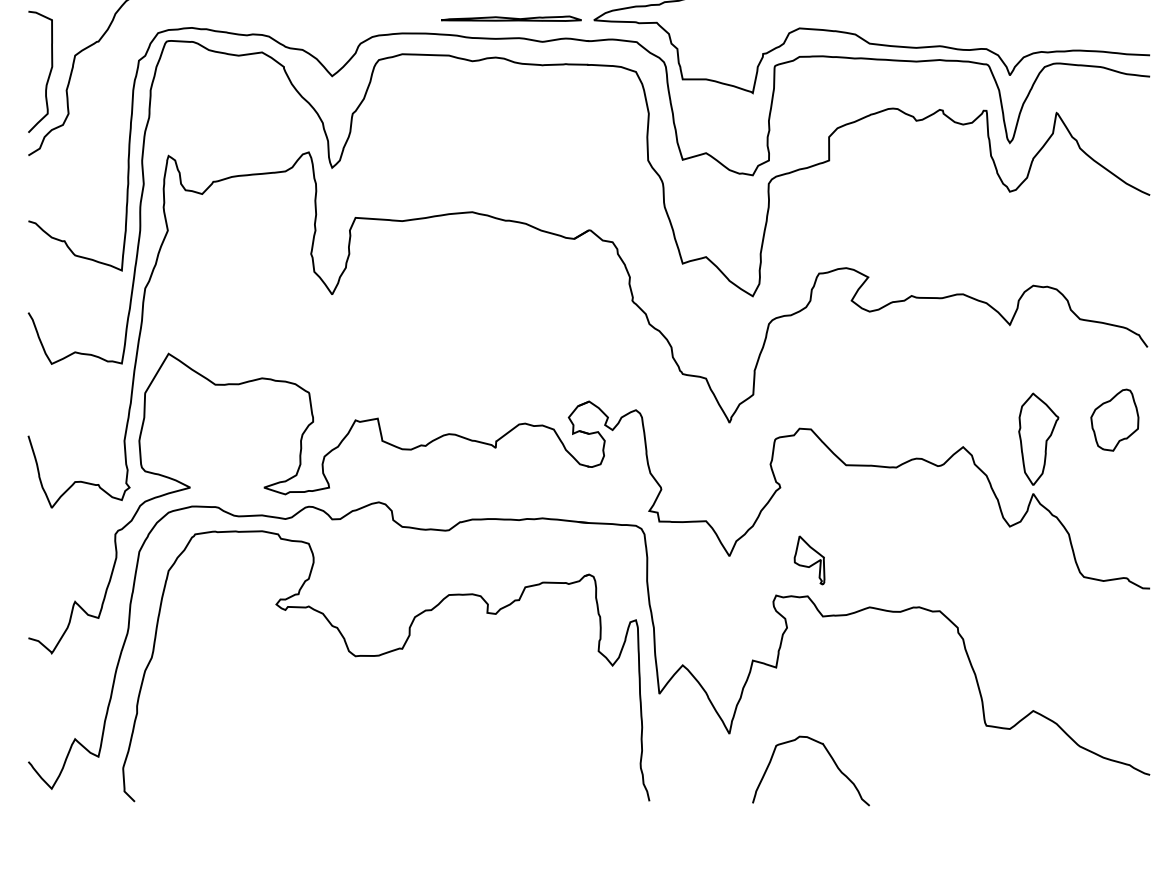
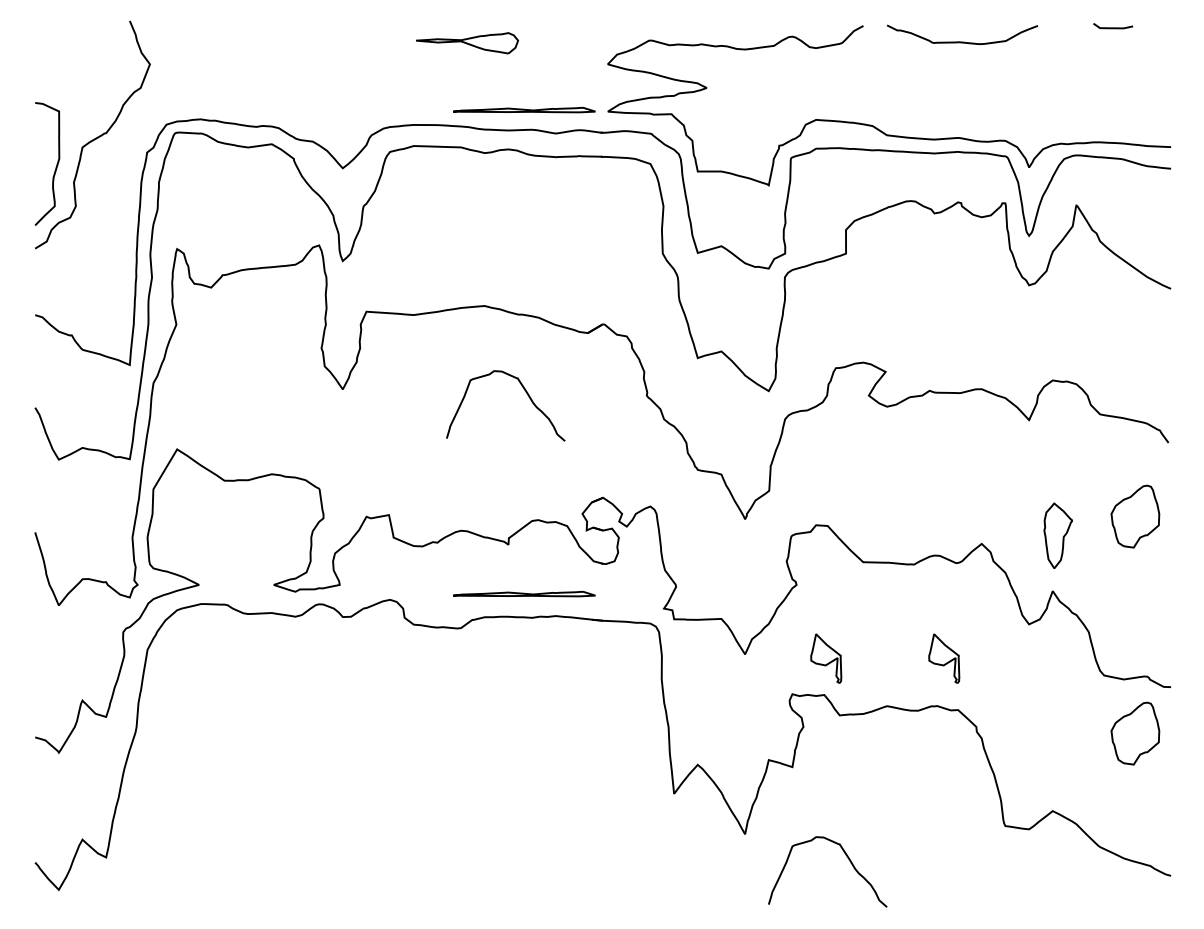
curve: (512, 297) -> (525, 392), added
part: (1037, 438) -> (1057, 535), size x0.7
part: (511, 496) -> (524, 593), added
part: (926, 560) -> (944, 658), added
part: (1114, 634) -> (1135, 733), added
part: (381, 656) -> (392, 755), removed

